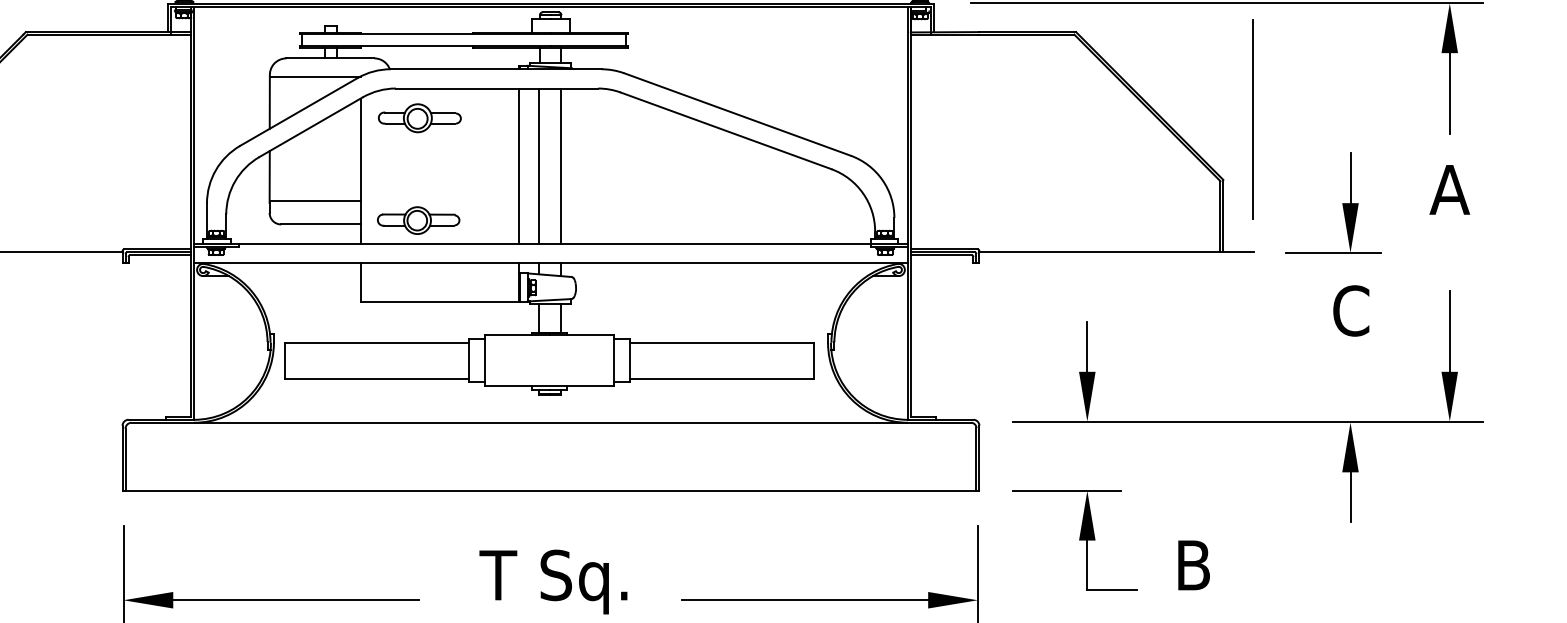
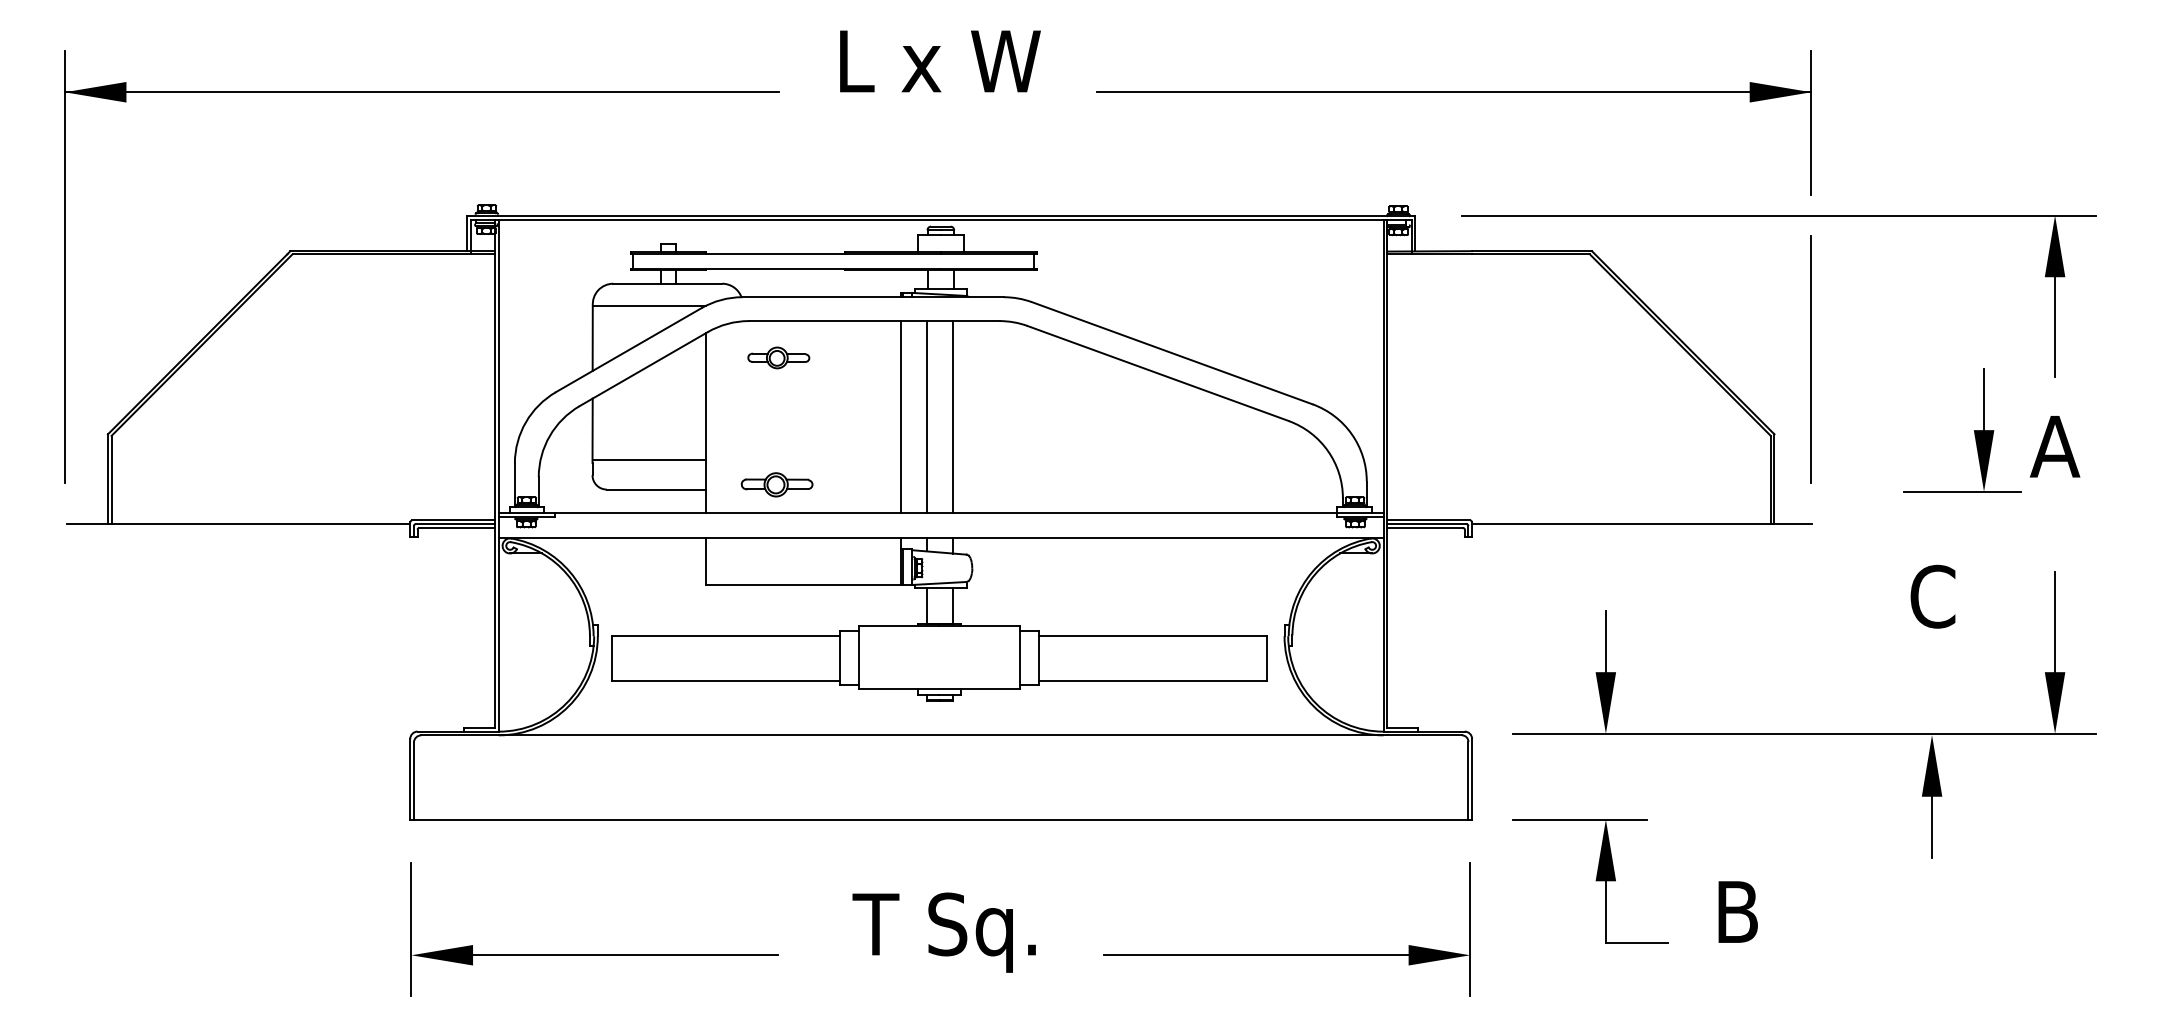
part: (419, 117) -> (778, 357), size x0.6
part: (1342, 203) -> (1974, 430), moved
part: (418, 220) -> (776, 484), size x0.7

